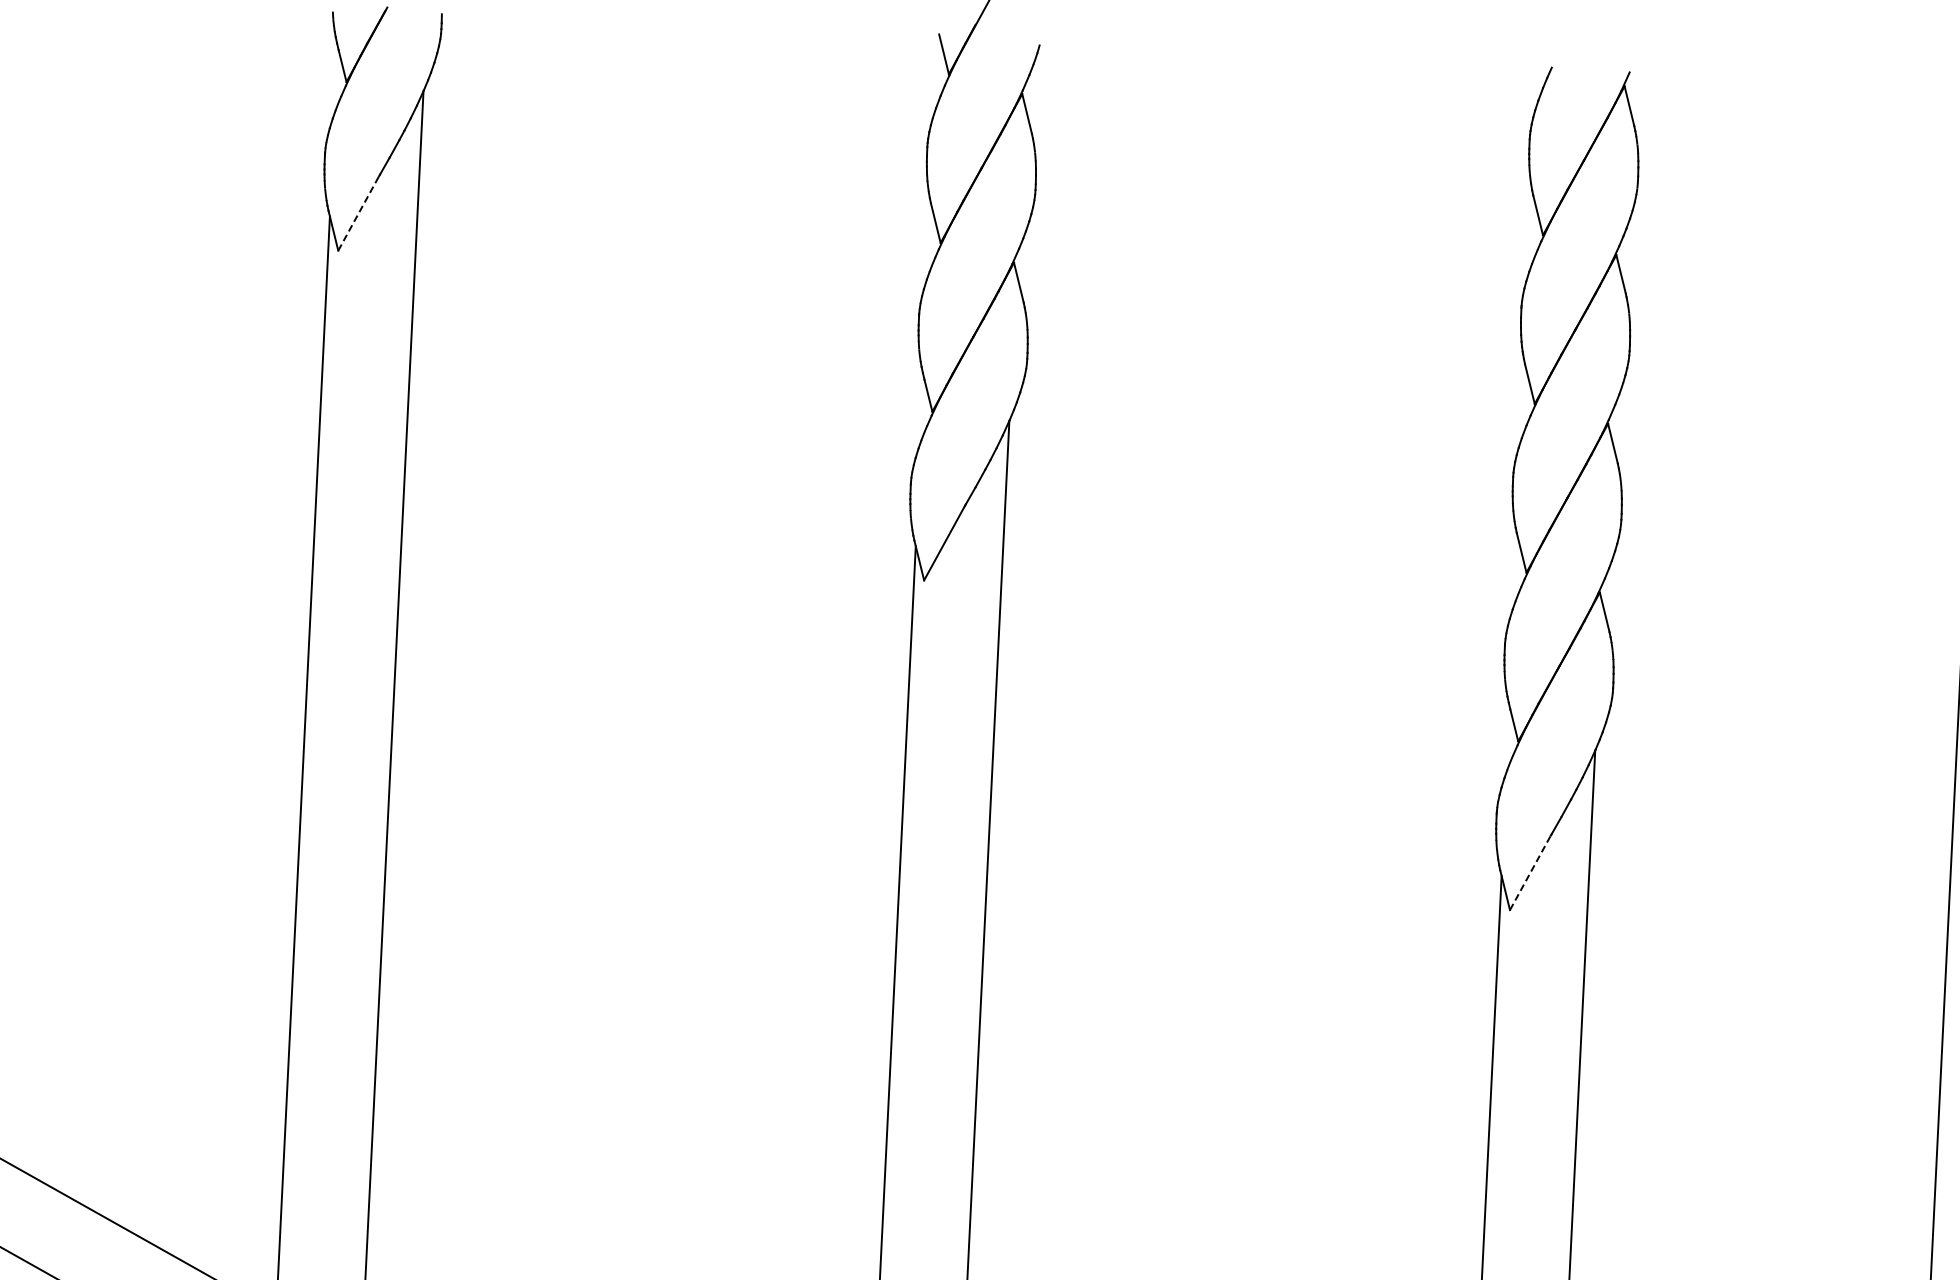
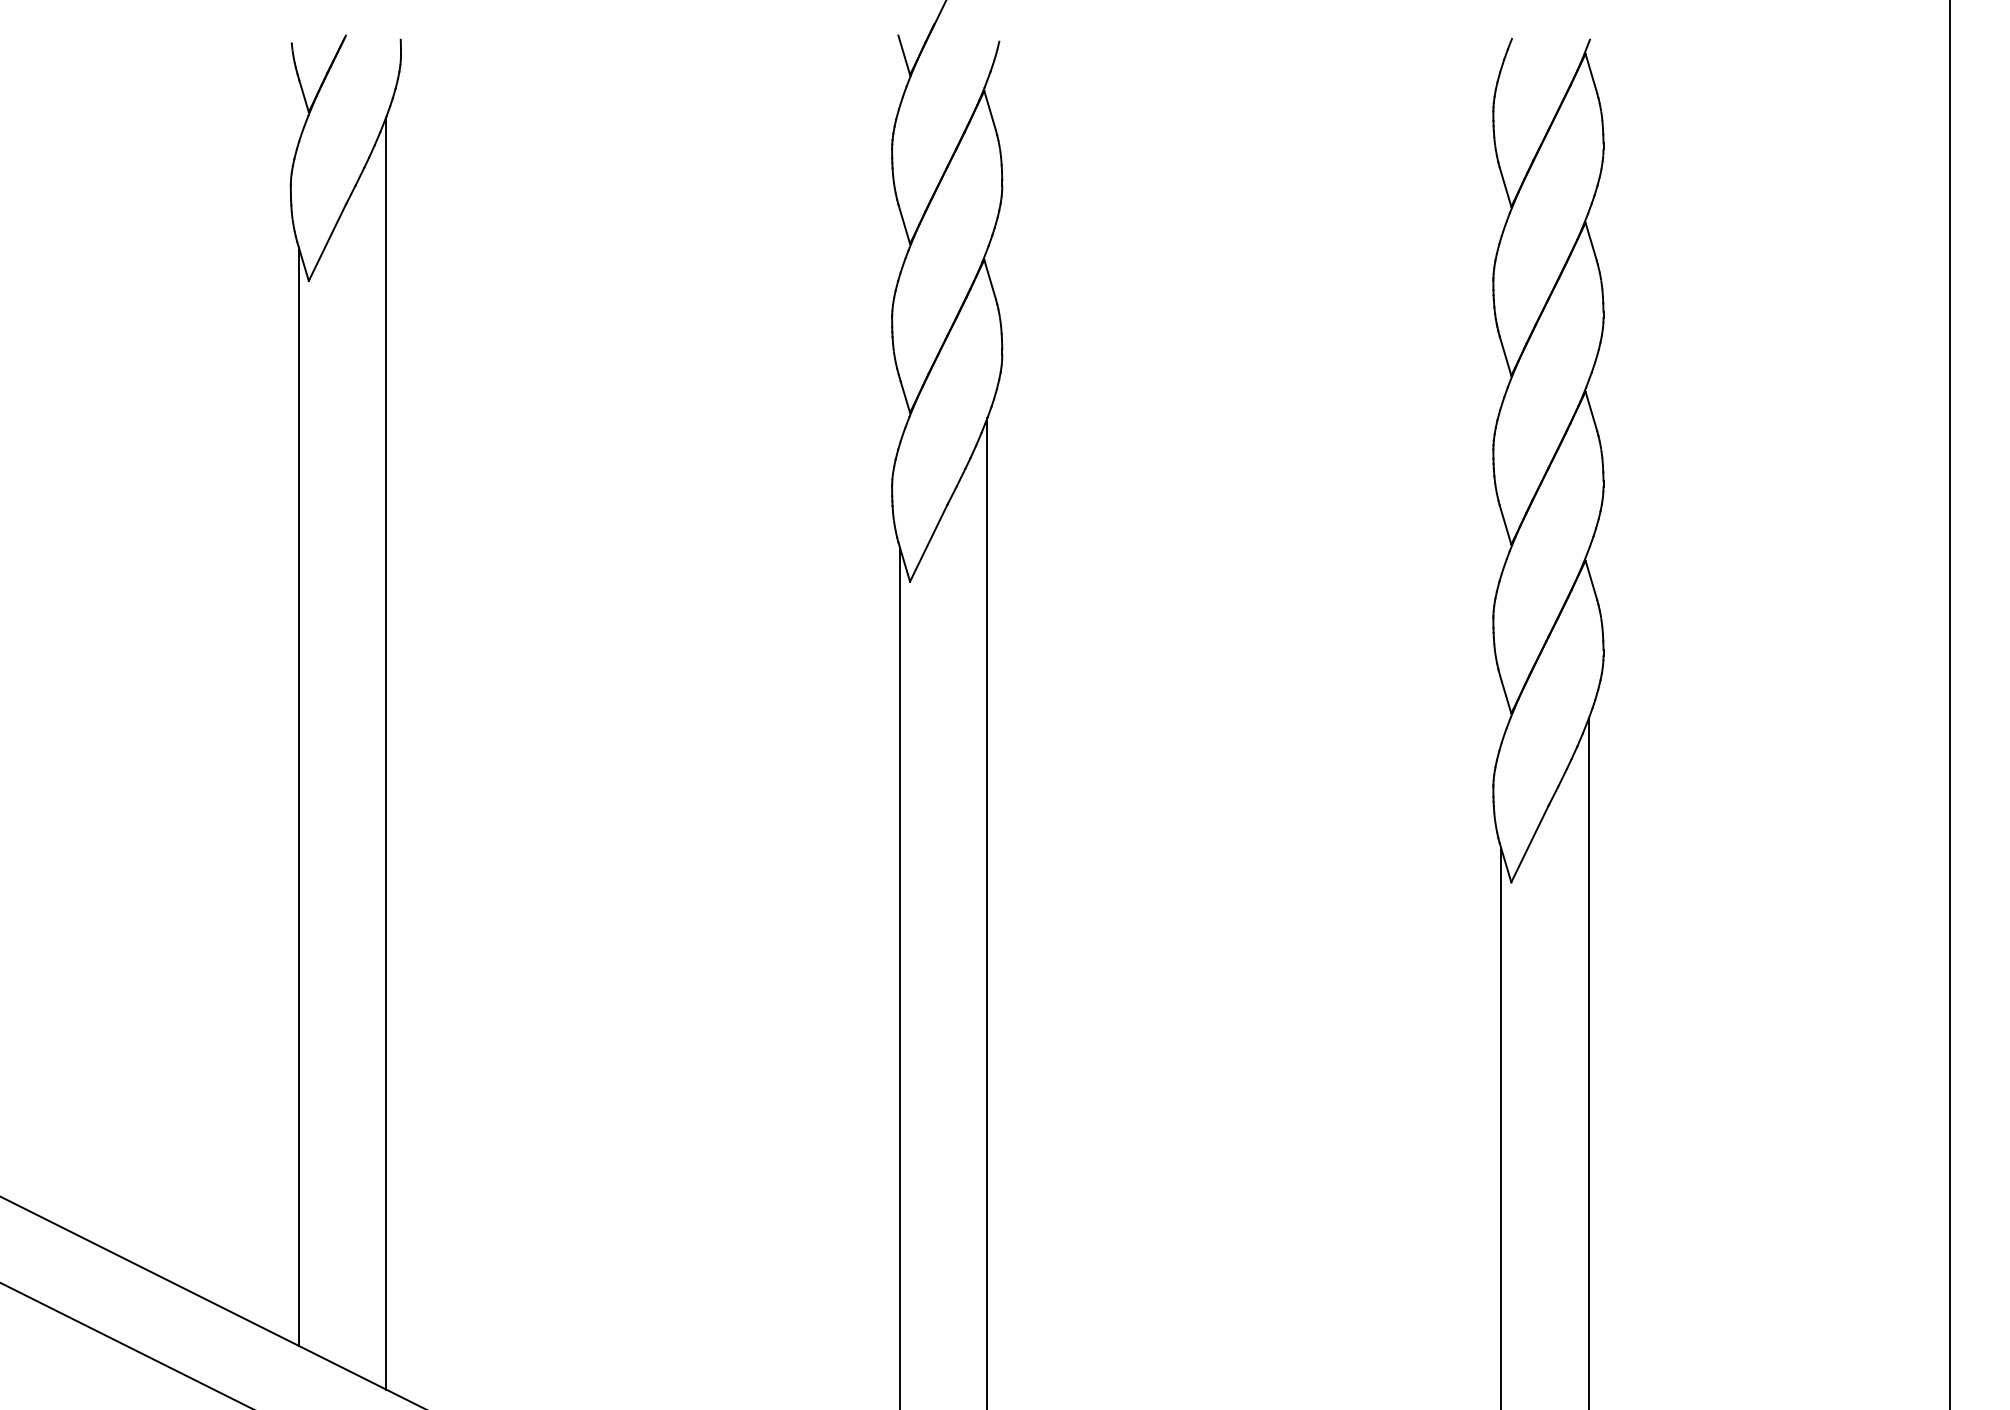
line: (358, 213) -> (327, 242), dashed -> solid
line: (1531, 872) -> (1530, 843), dashed -> solid

